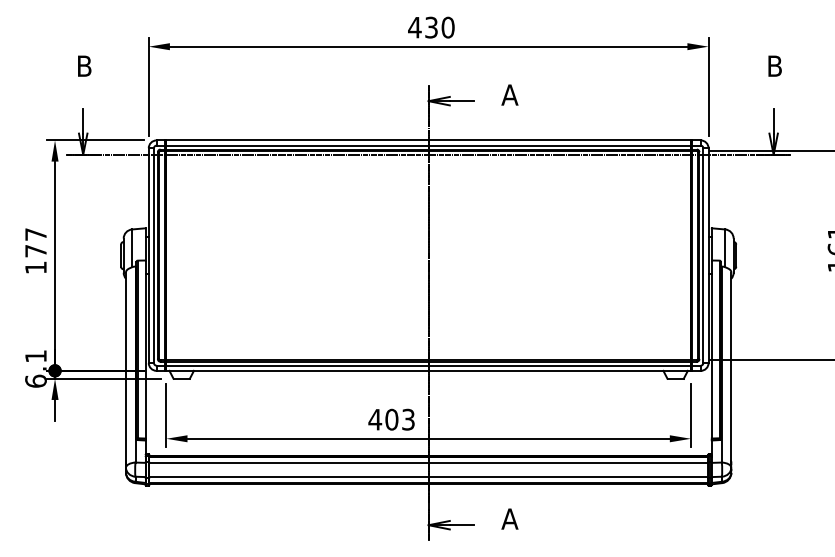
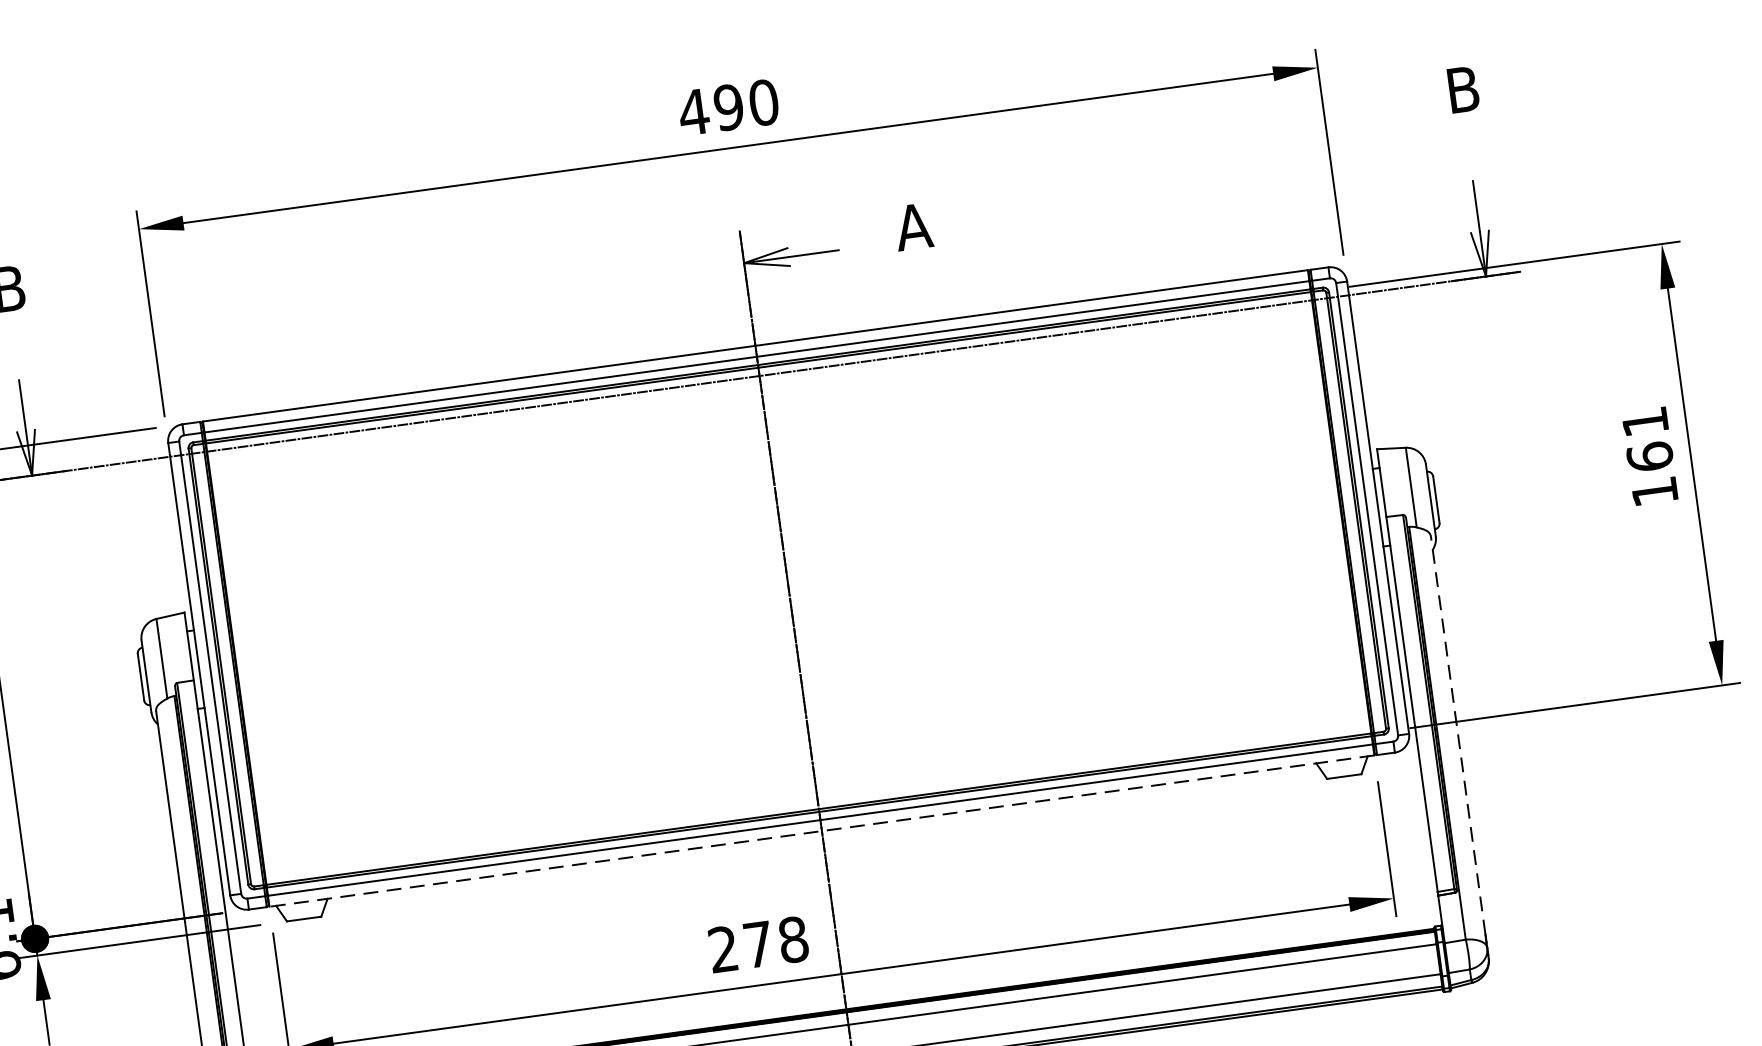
text: (431, 27) -> (728, 107), 430 -> 490
line: (731, 366) -> (1458, 734), solid -> dashed
line: (428, 370) -> (821, 830), solid -> dashed
text: (391, 419) -> (757, 944), 403 -> 278

